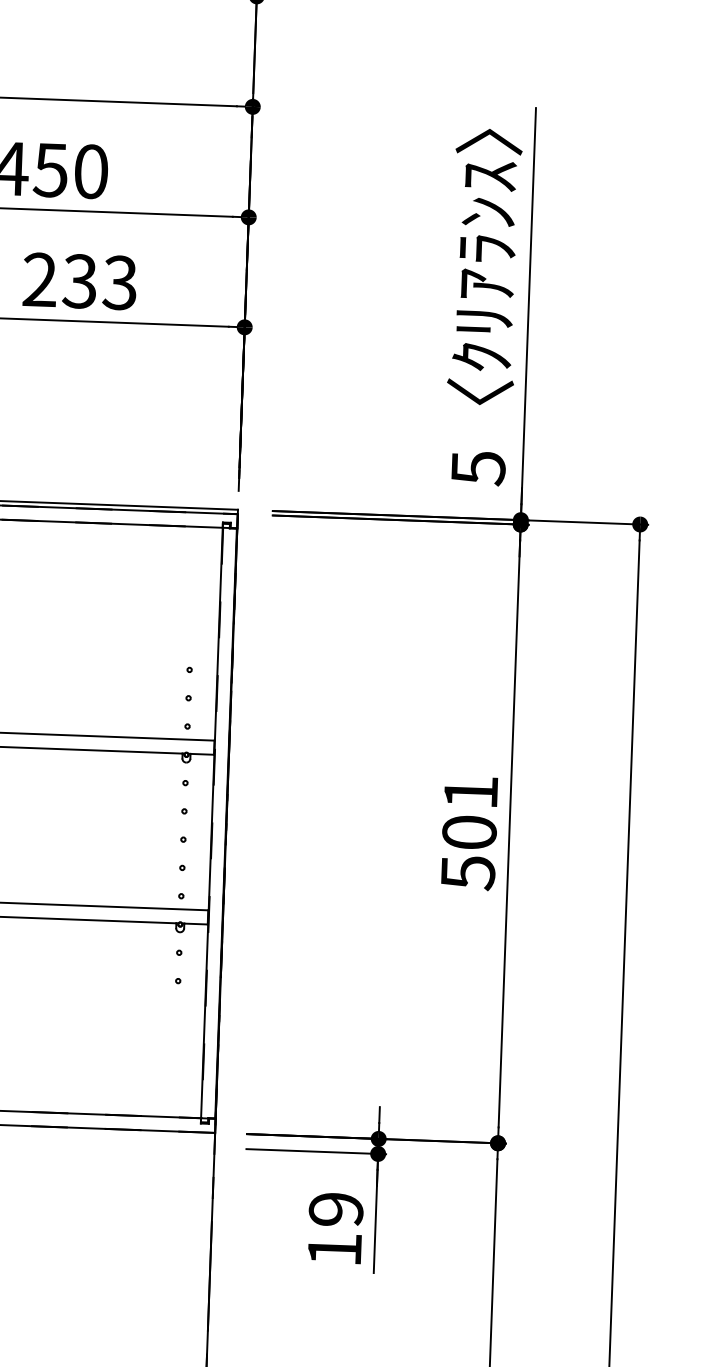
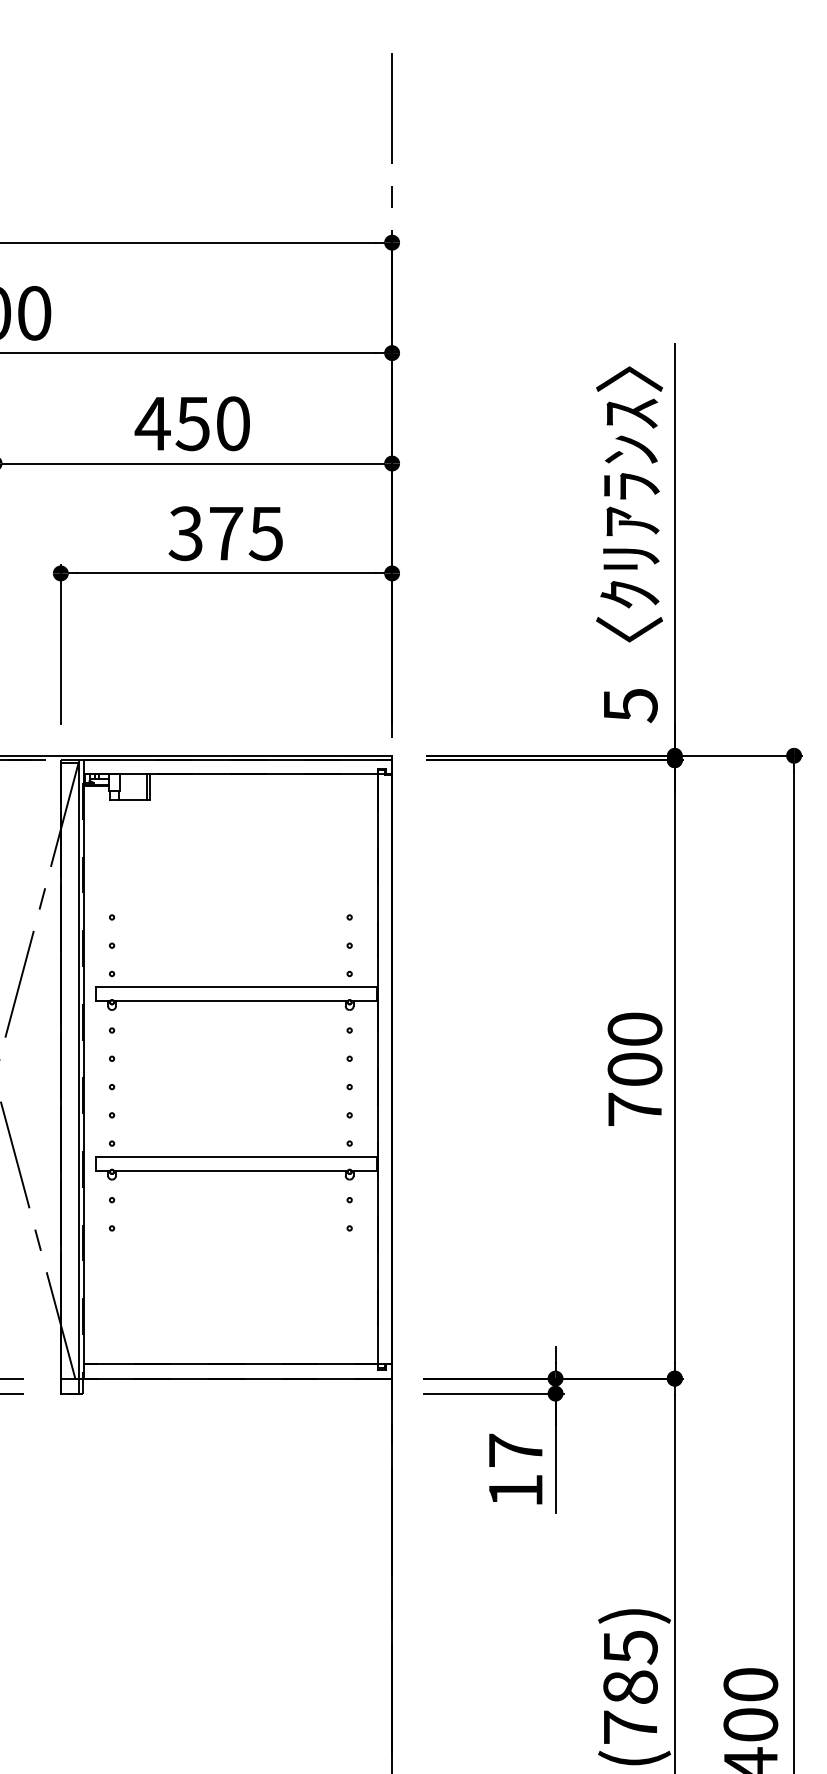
text: (79, 281) -> (225, 533), 233 -> 375
text: (469, 832) -> (634, 1069), 501 -> 700
text: (335, 1209) -> (515, 1450), 19 -> 17

